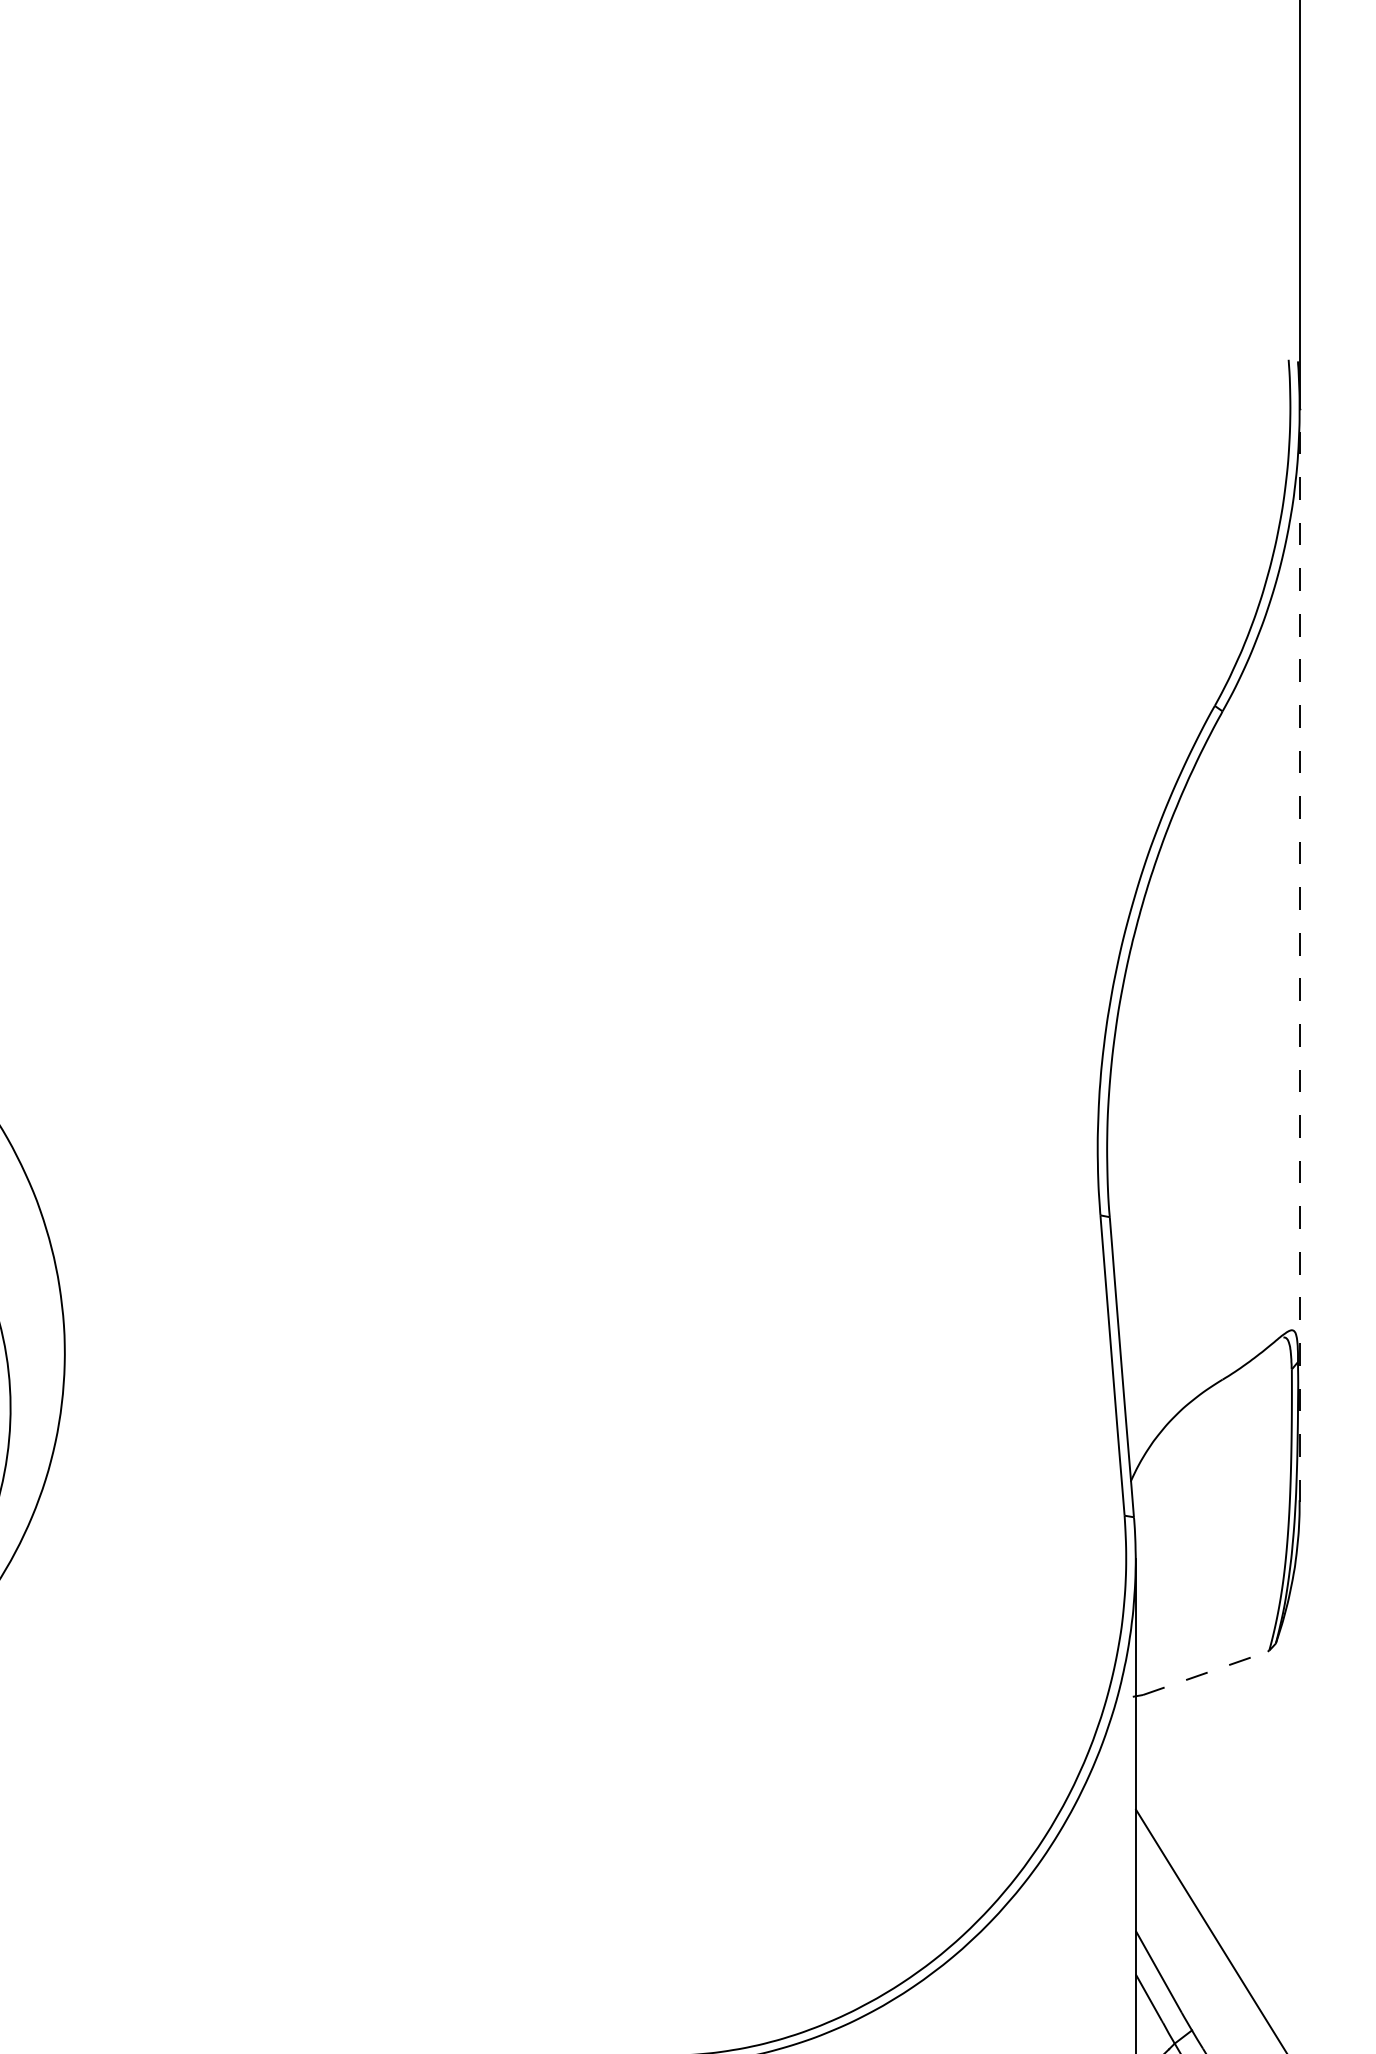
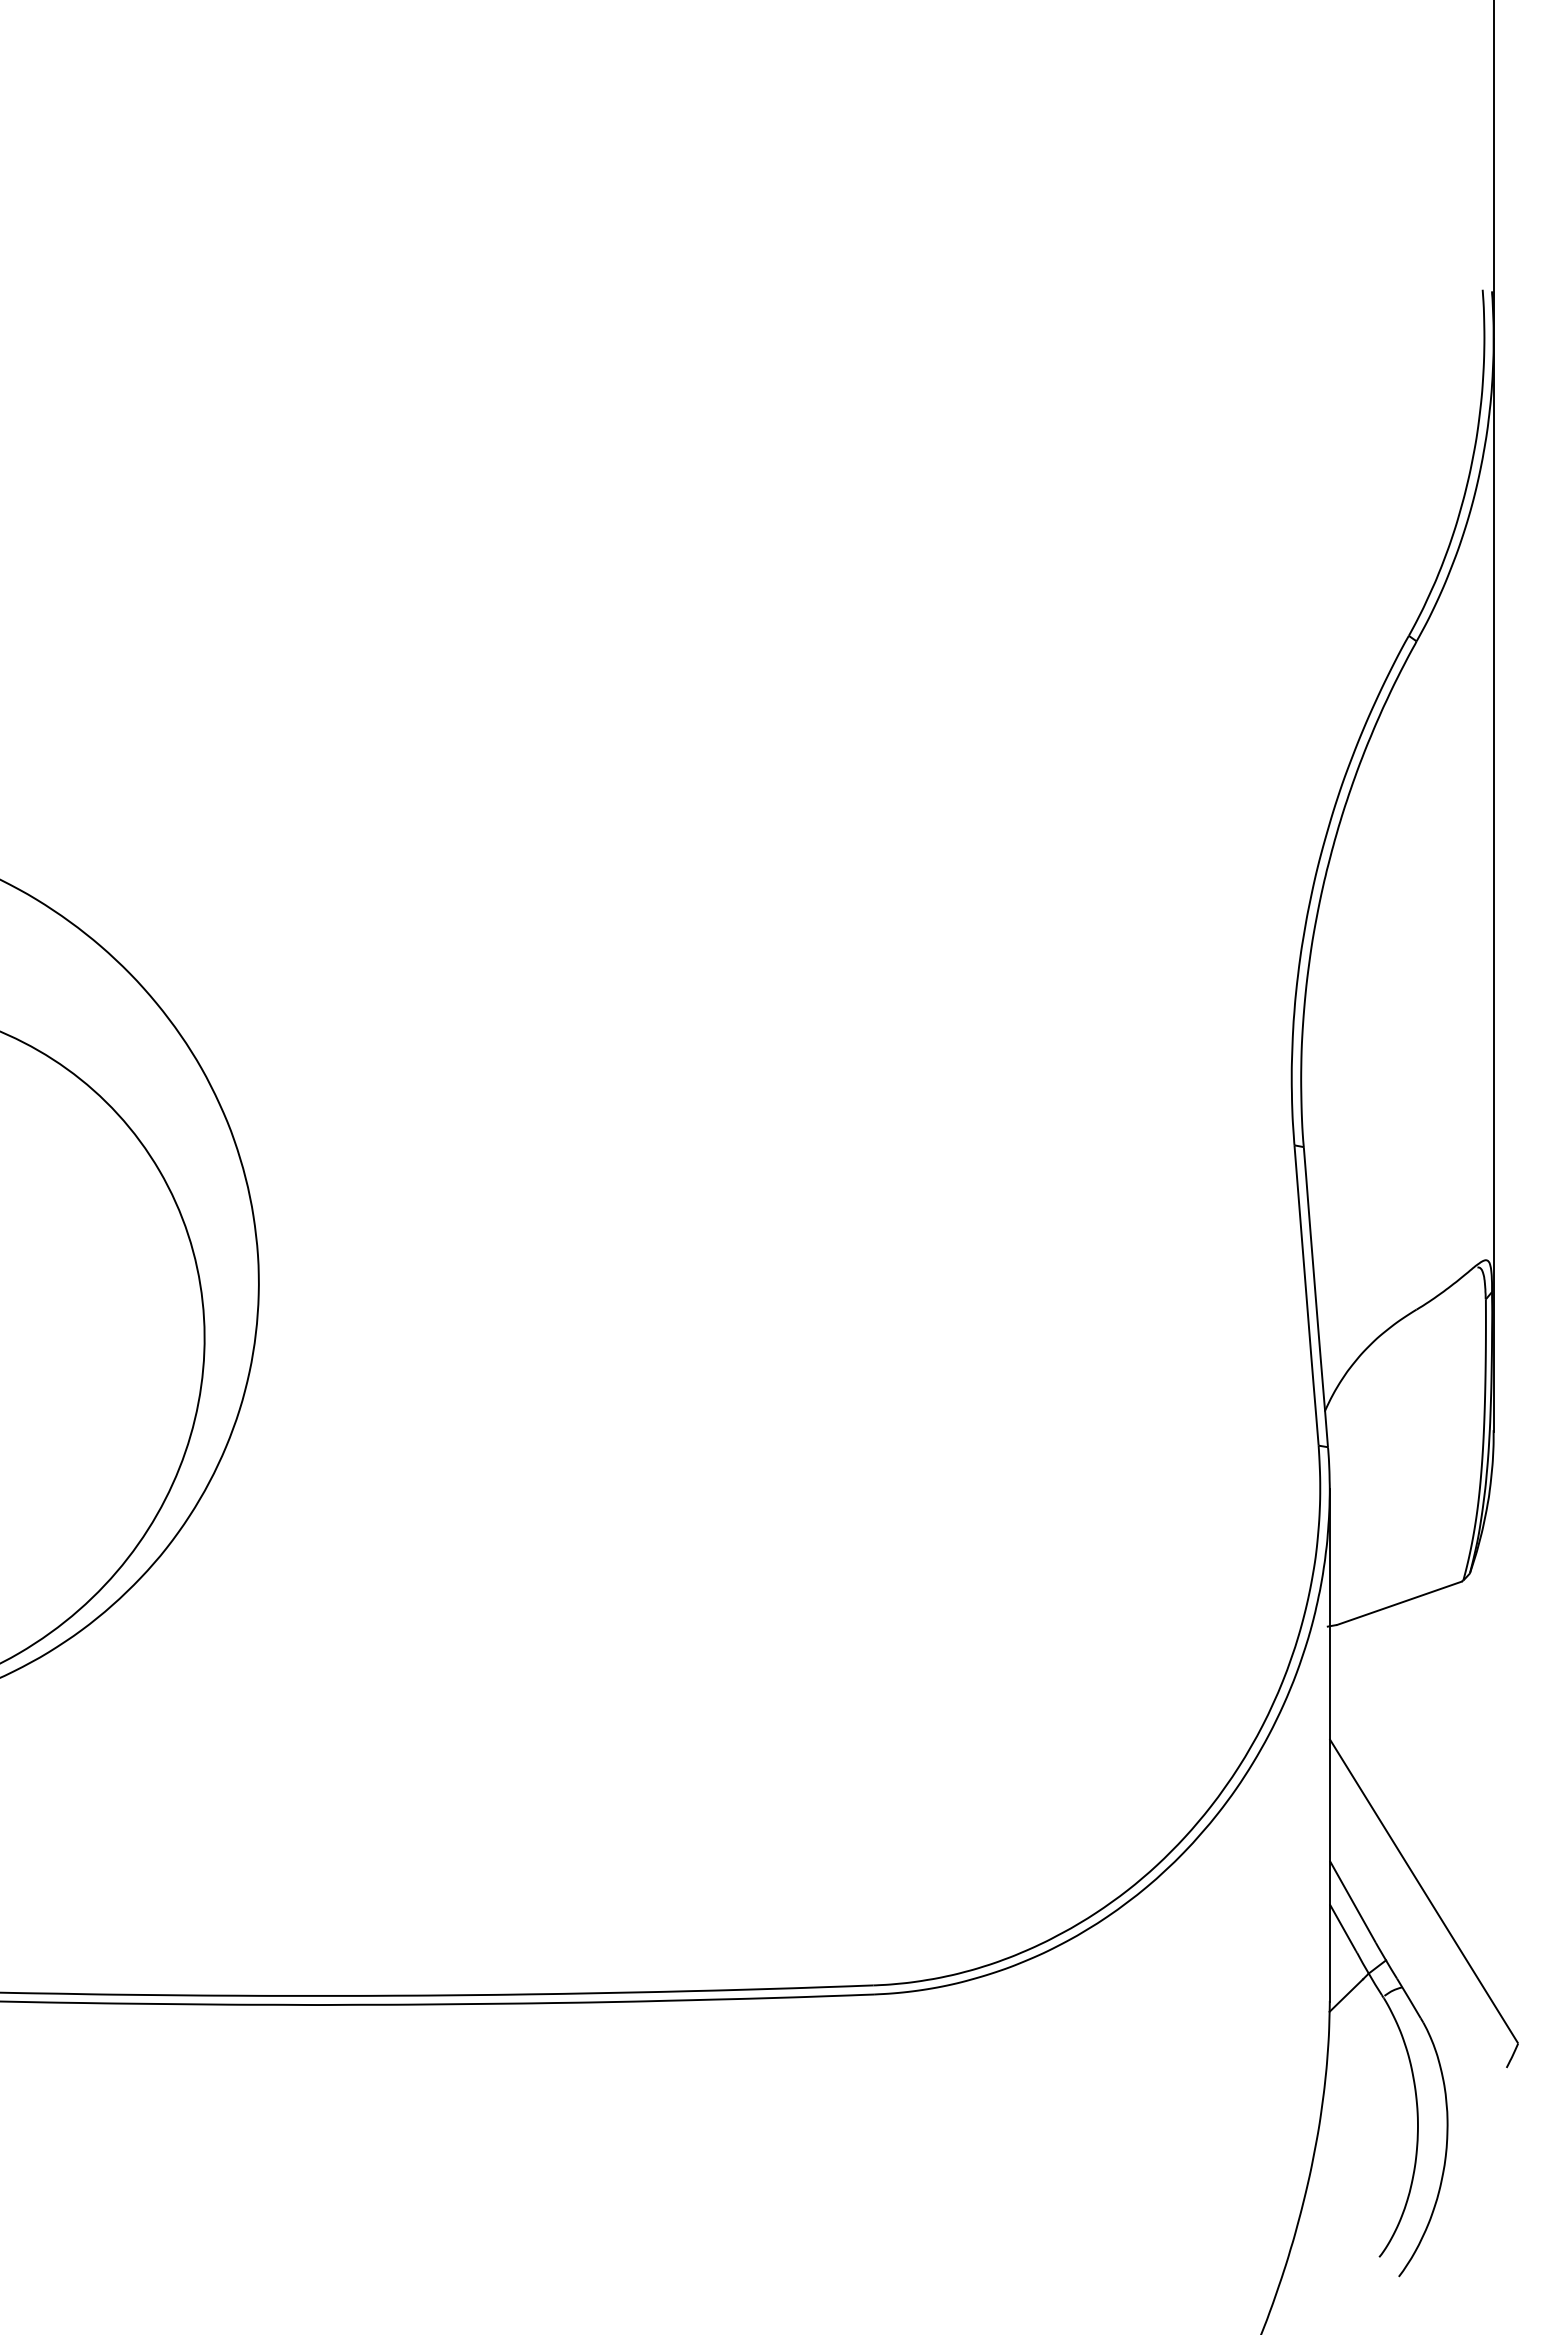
line: (1299, 955) -> (1493, 885), dashed -> solid
line: (1205, 1673) -> (1399, 1603), dashed -> solid

